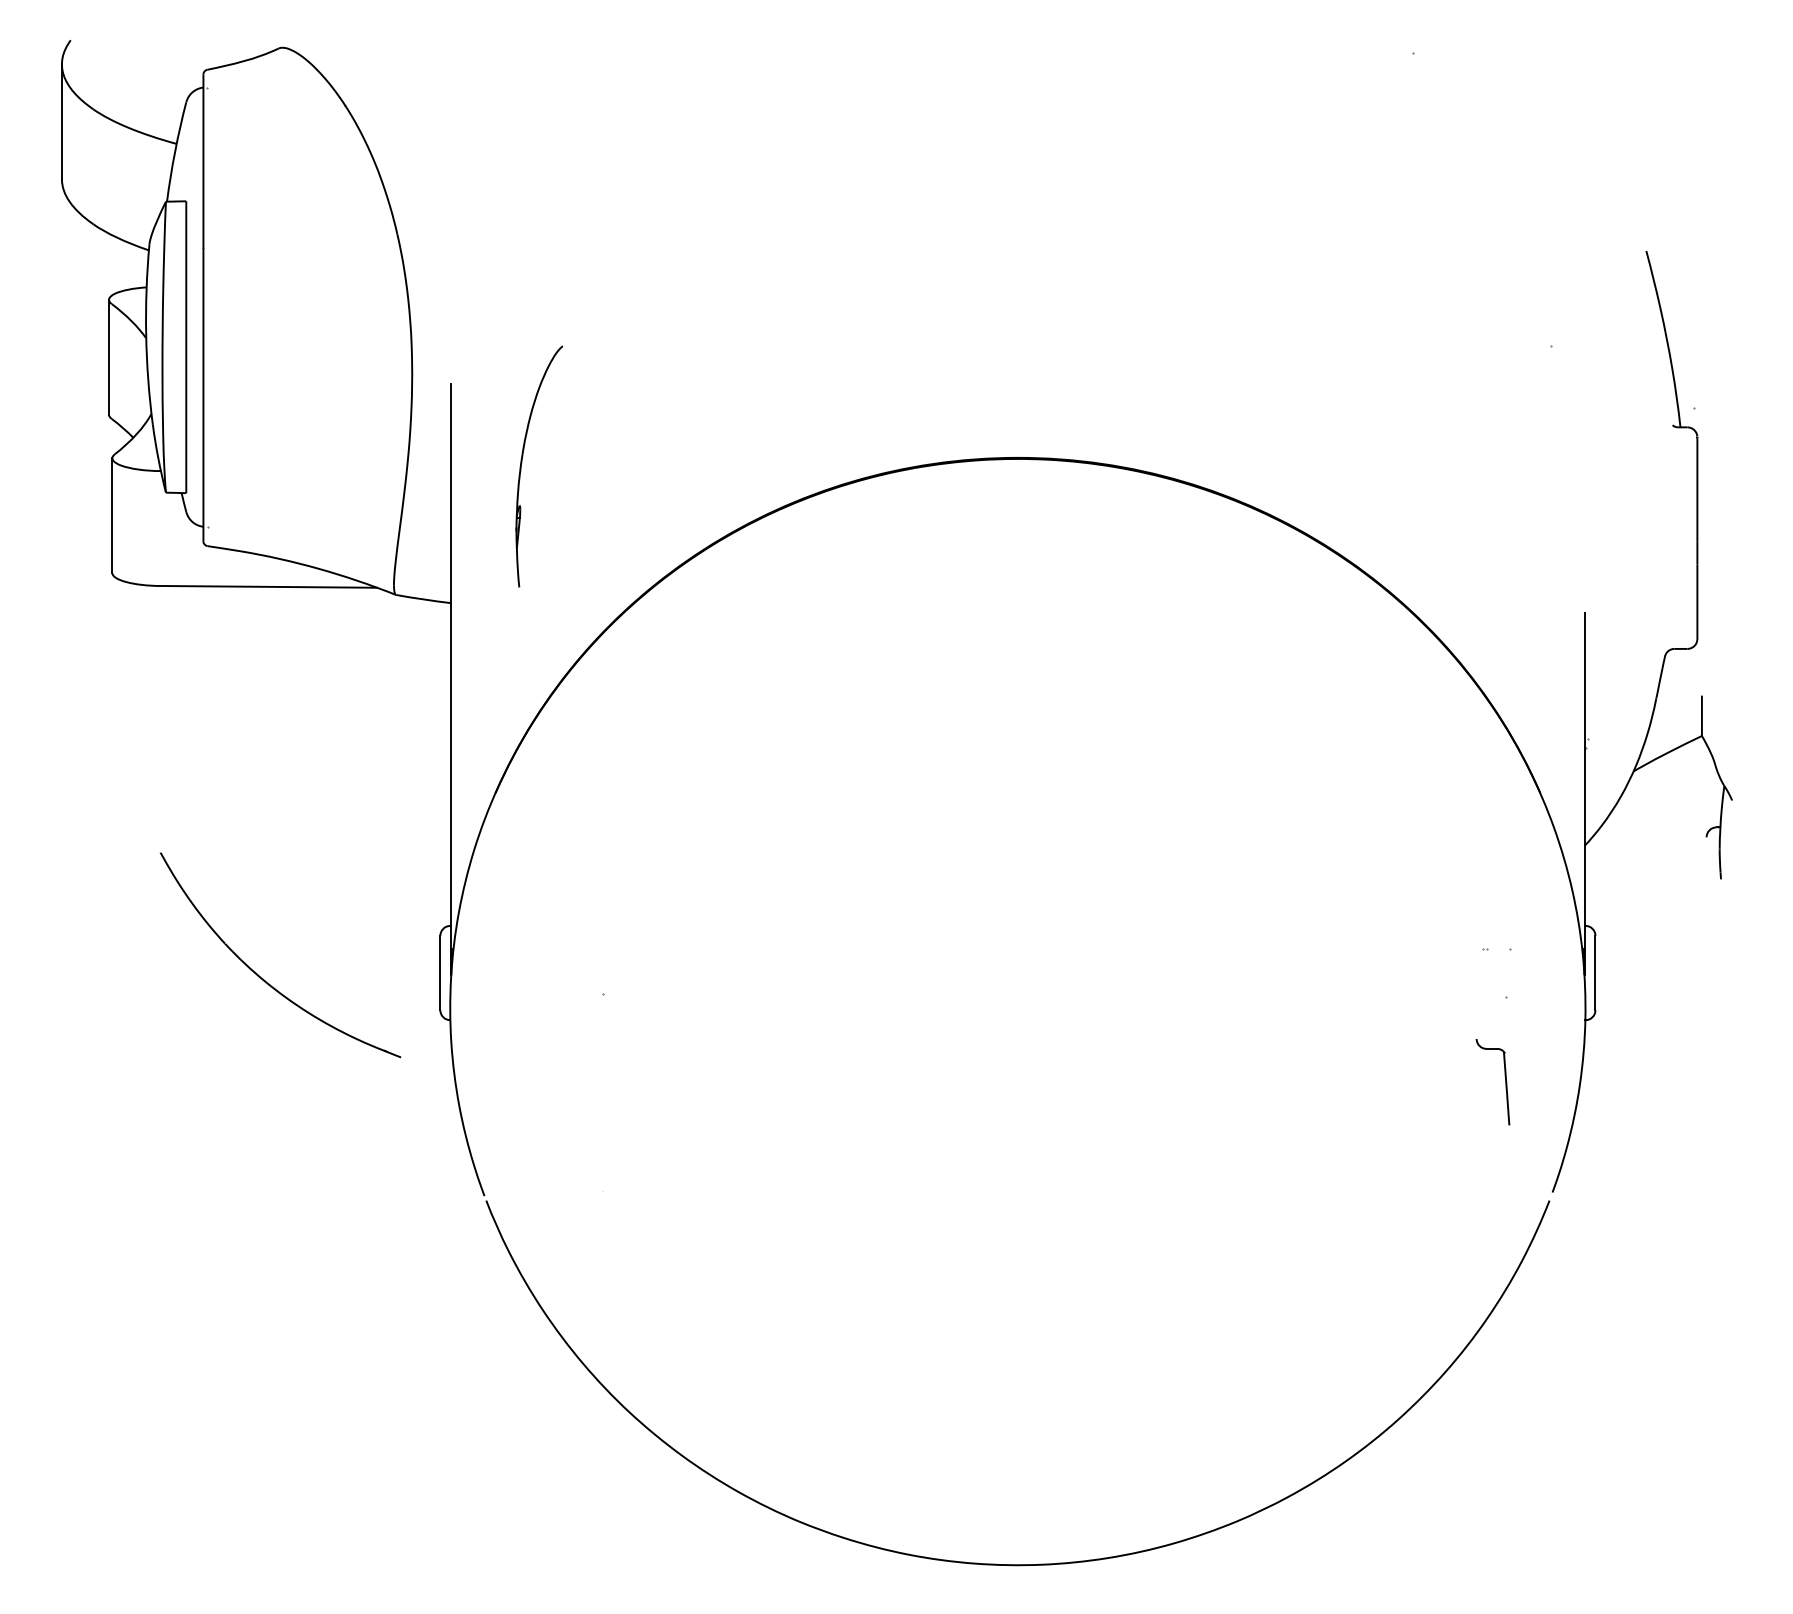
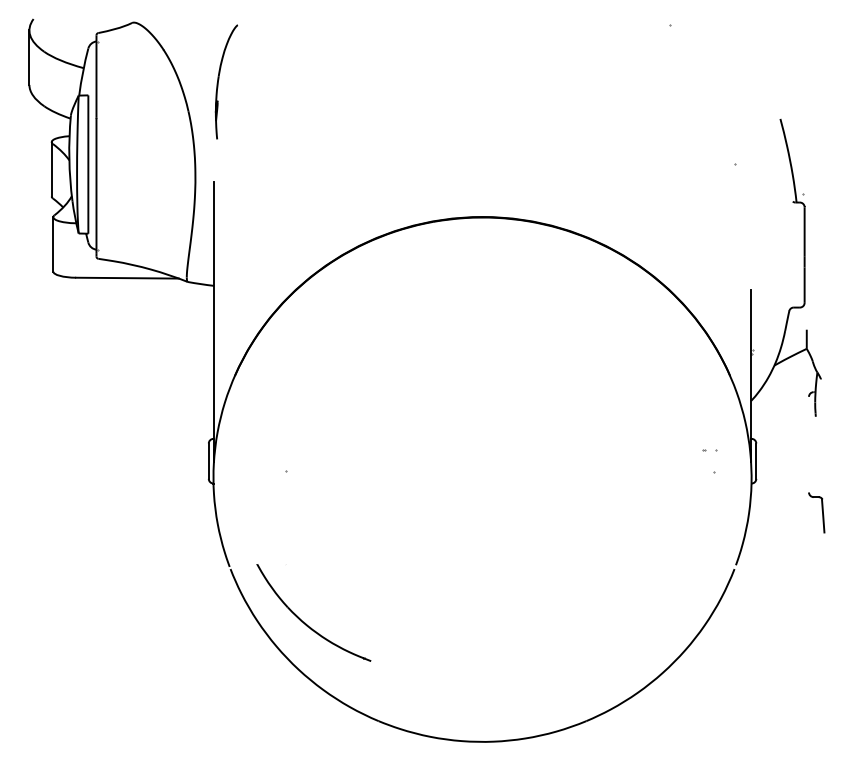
part: (524, 461) -> (219, 79), moved
part: (262, 975) -> (305, 622), moved
part: (1492, 1081) -> (816, 512), moved

